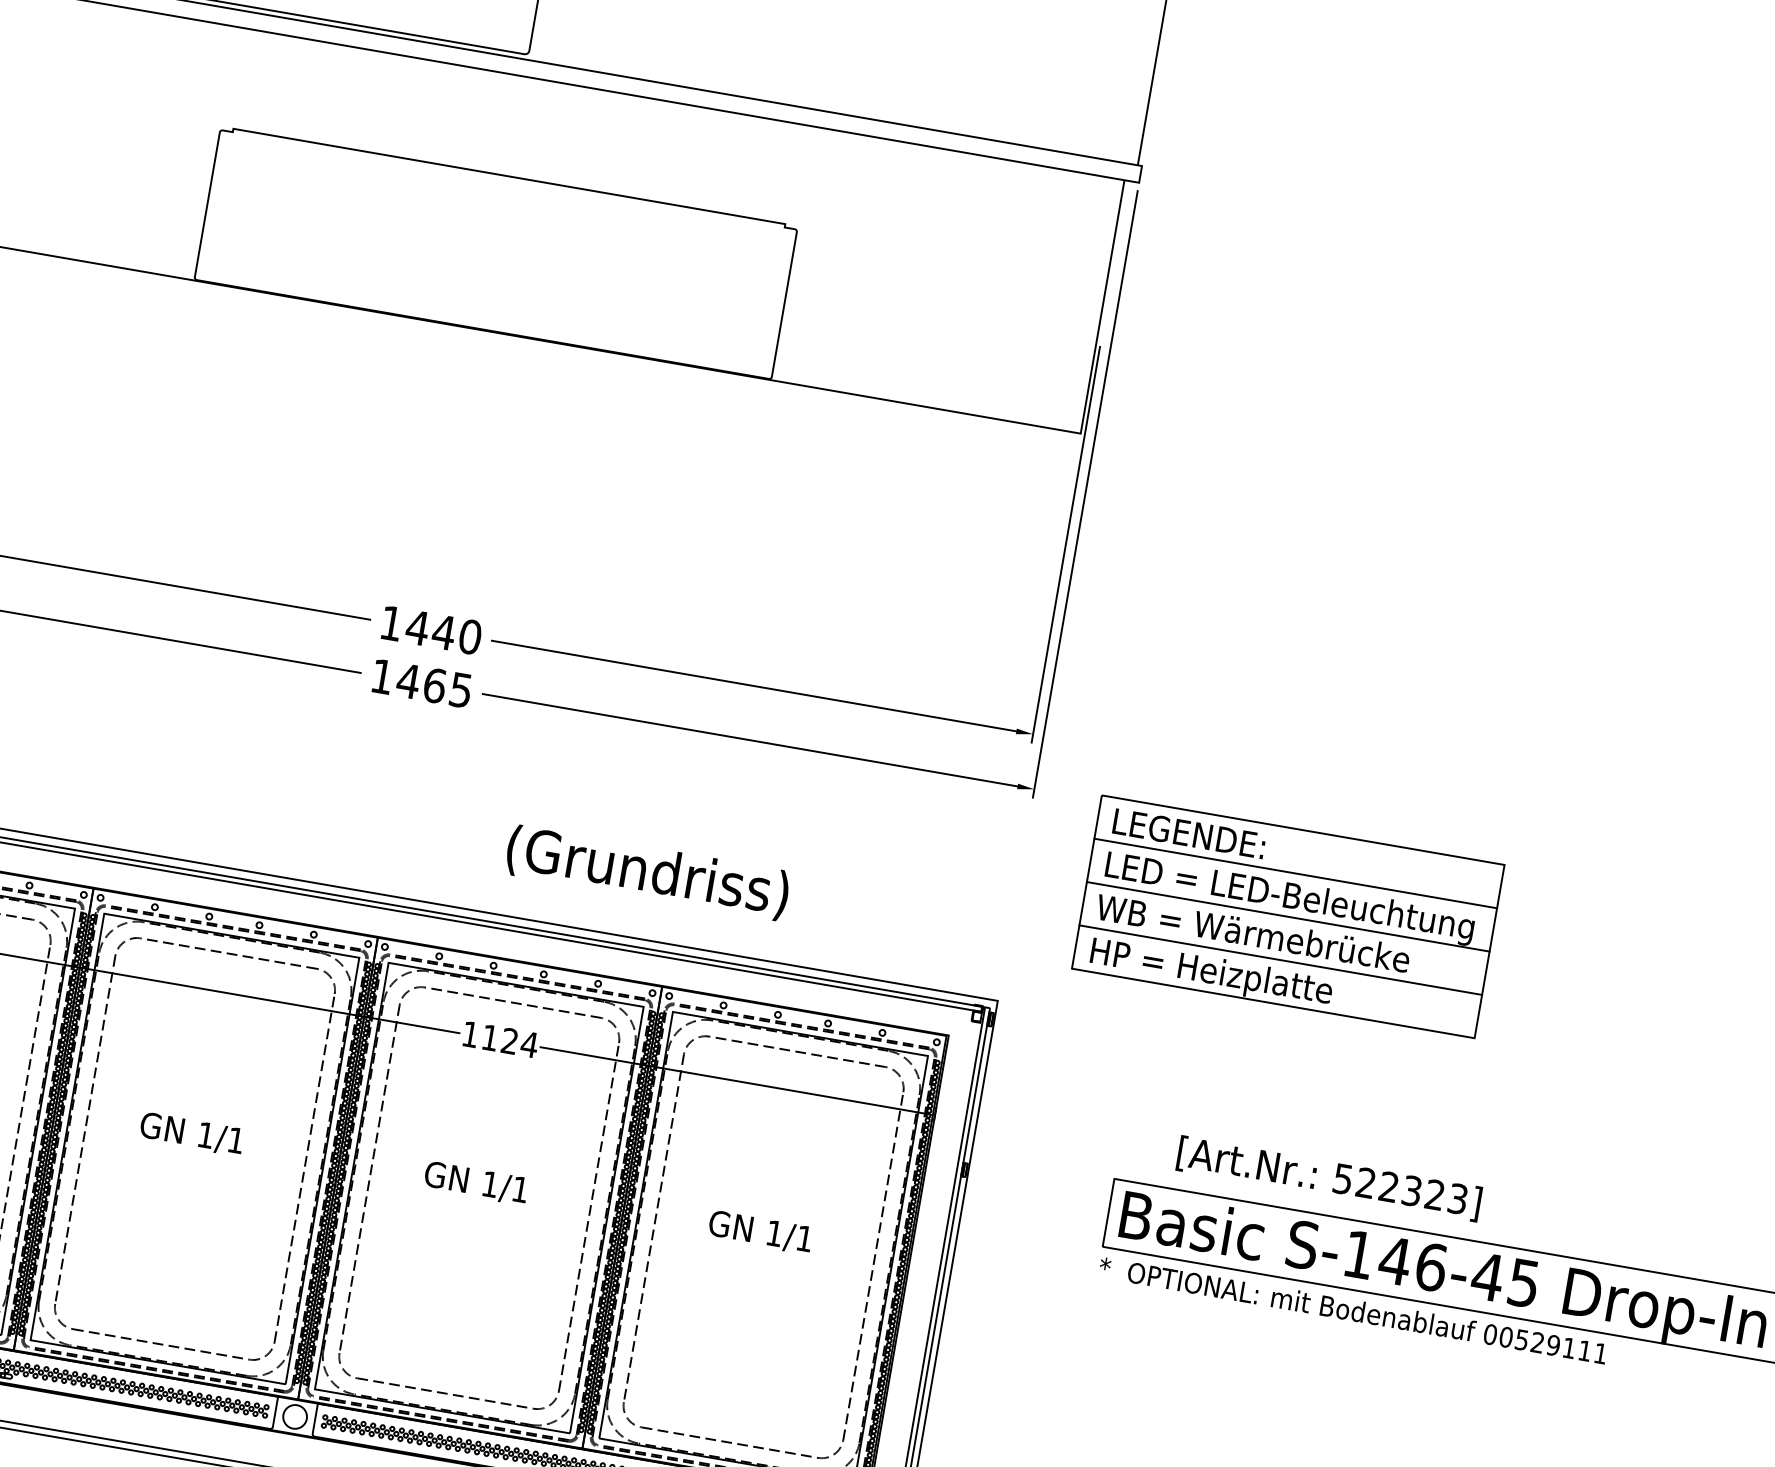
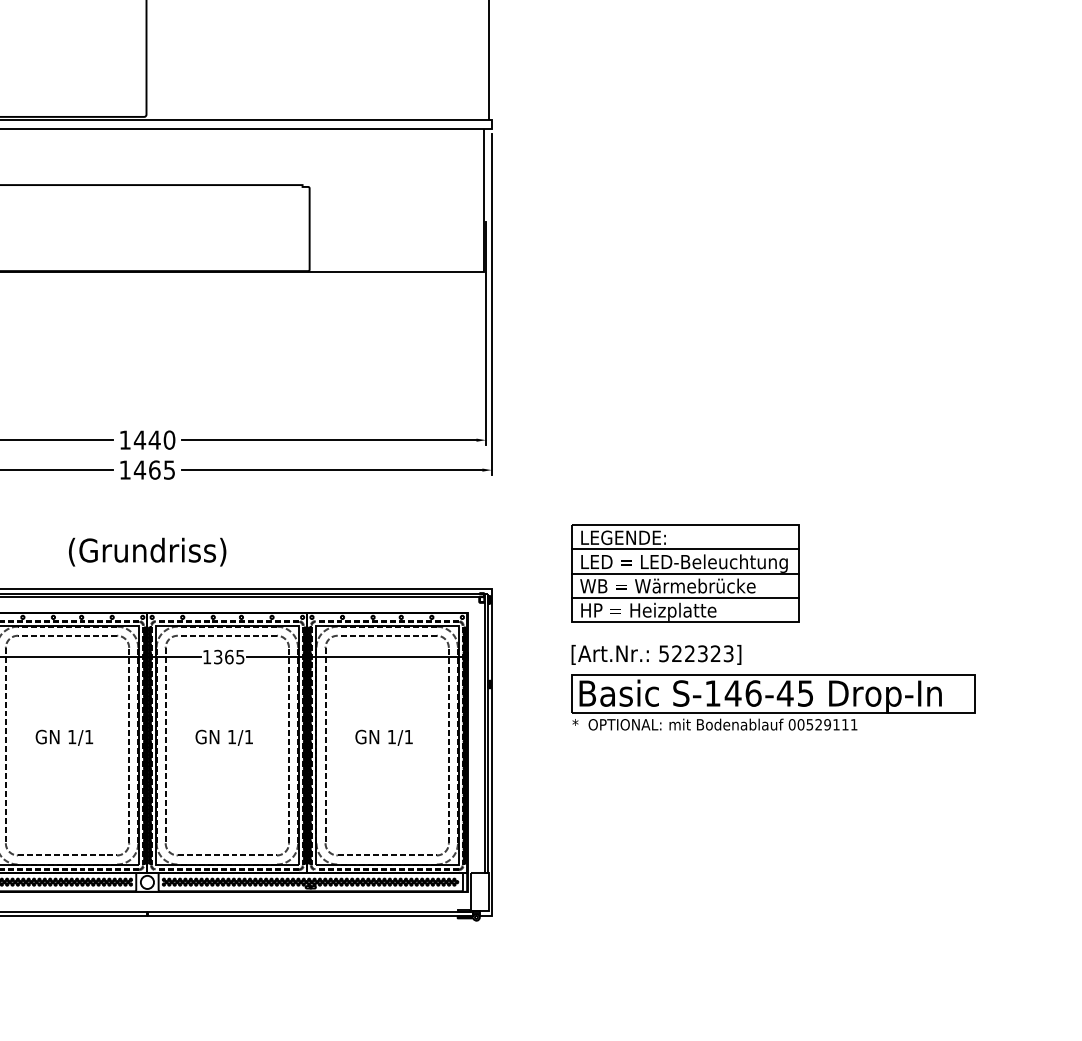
text: (647, 871) -> (147, 551), moved
part: (1288, 916) -> (685, 573), moved
text: (510, 1040) -> (229, 656), 1124 -> 1365
text: (1329, 1178) -> (656, 654), moved

